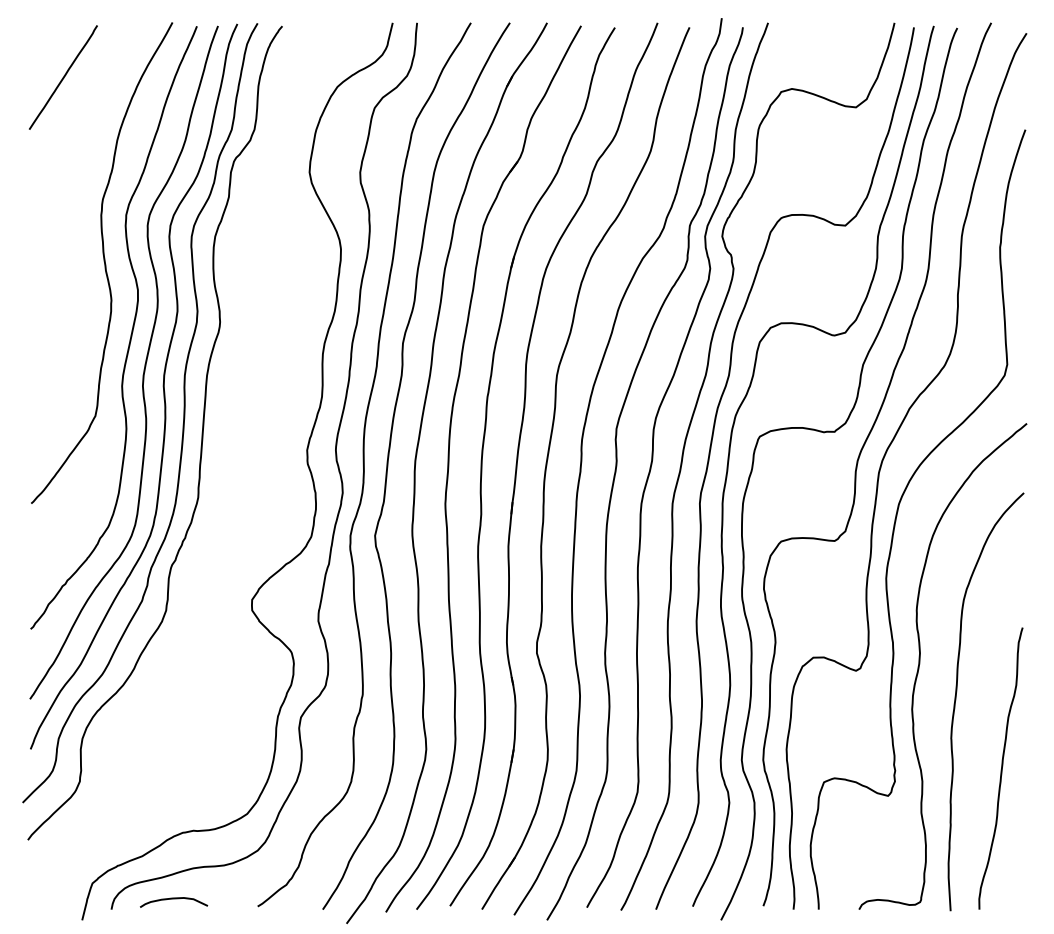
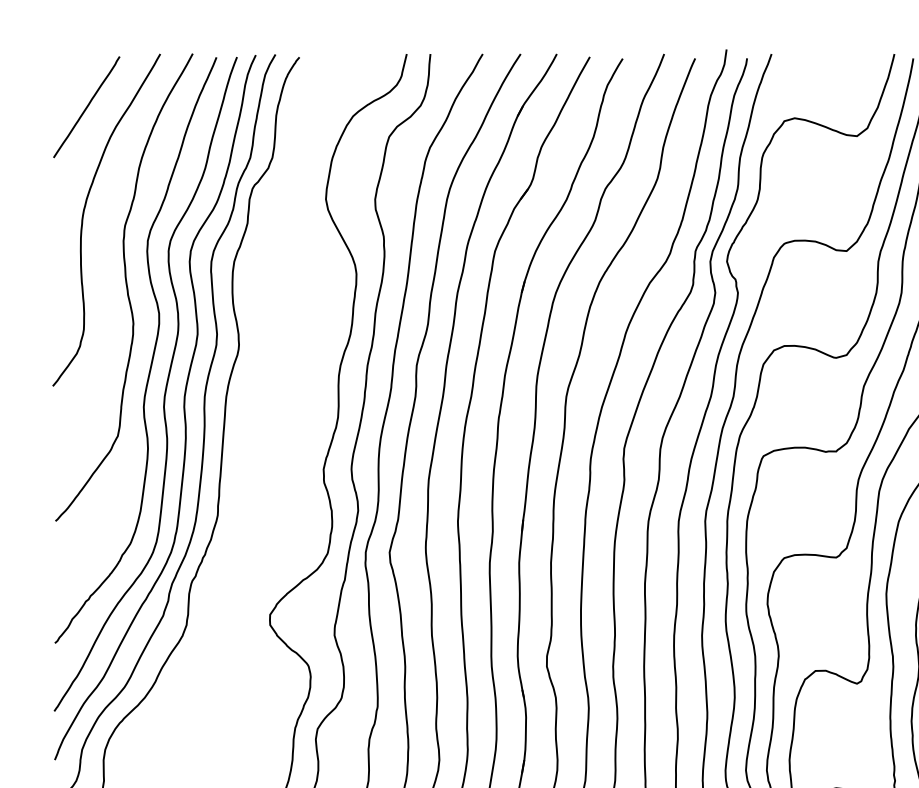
curve: (60, 191) -> (83, 217), added

